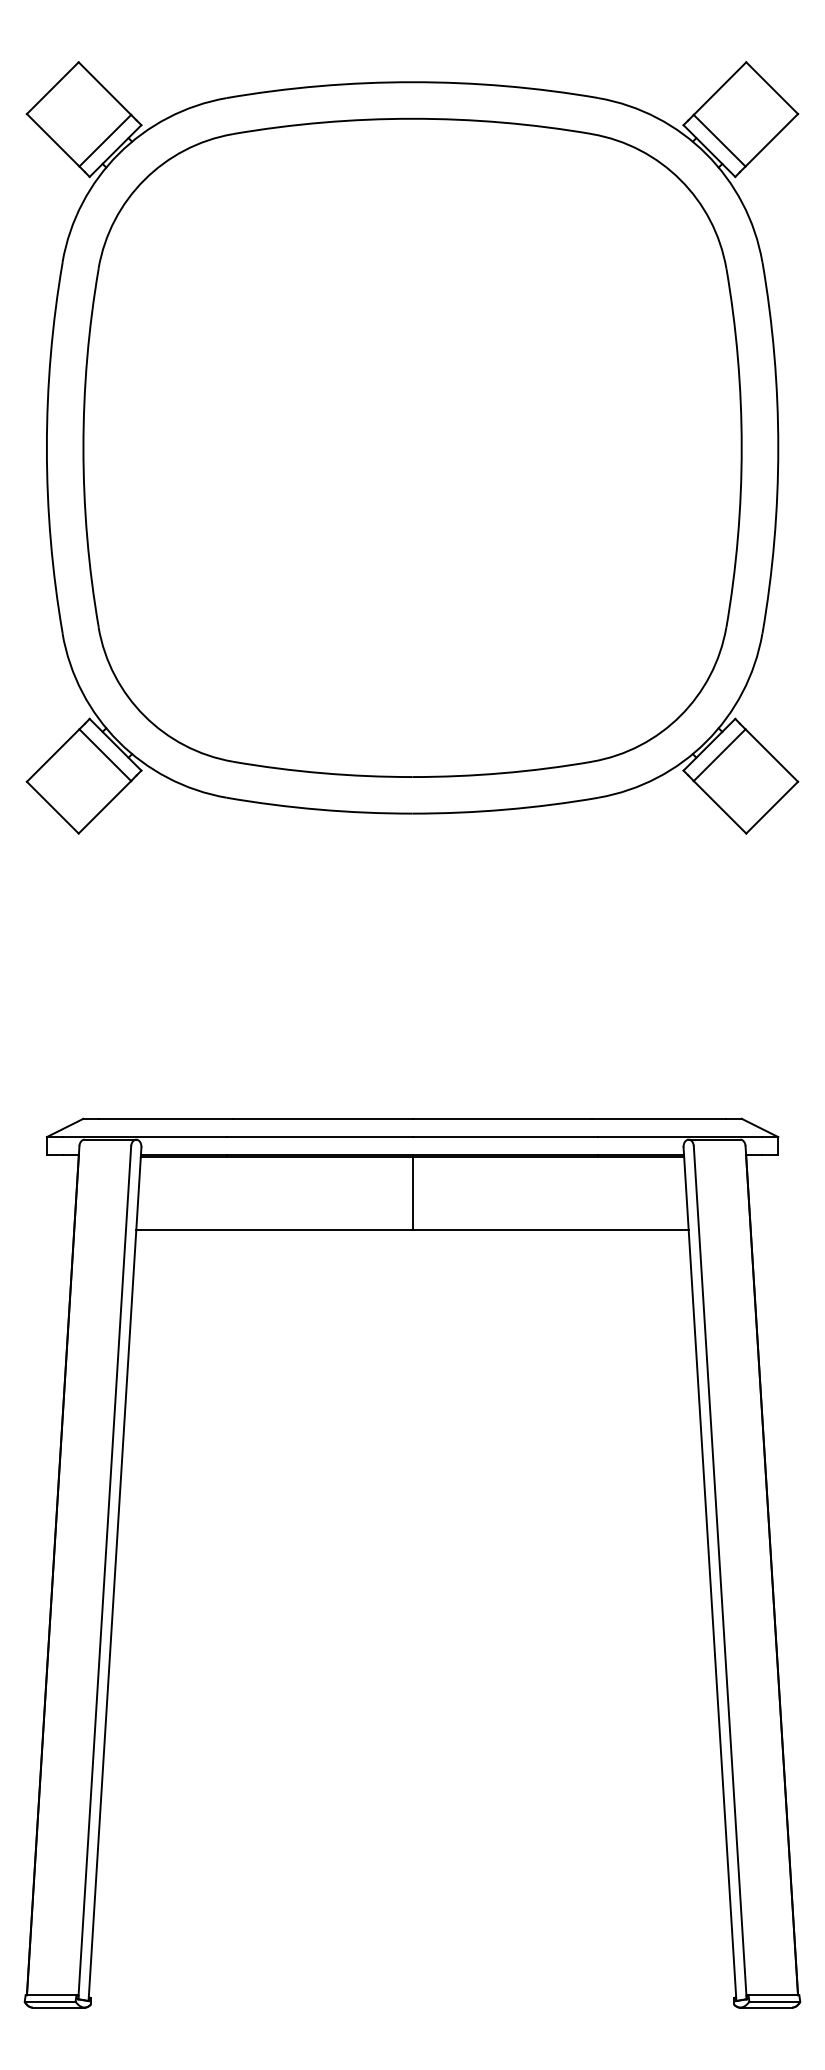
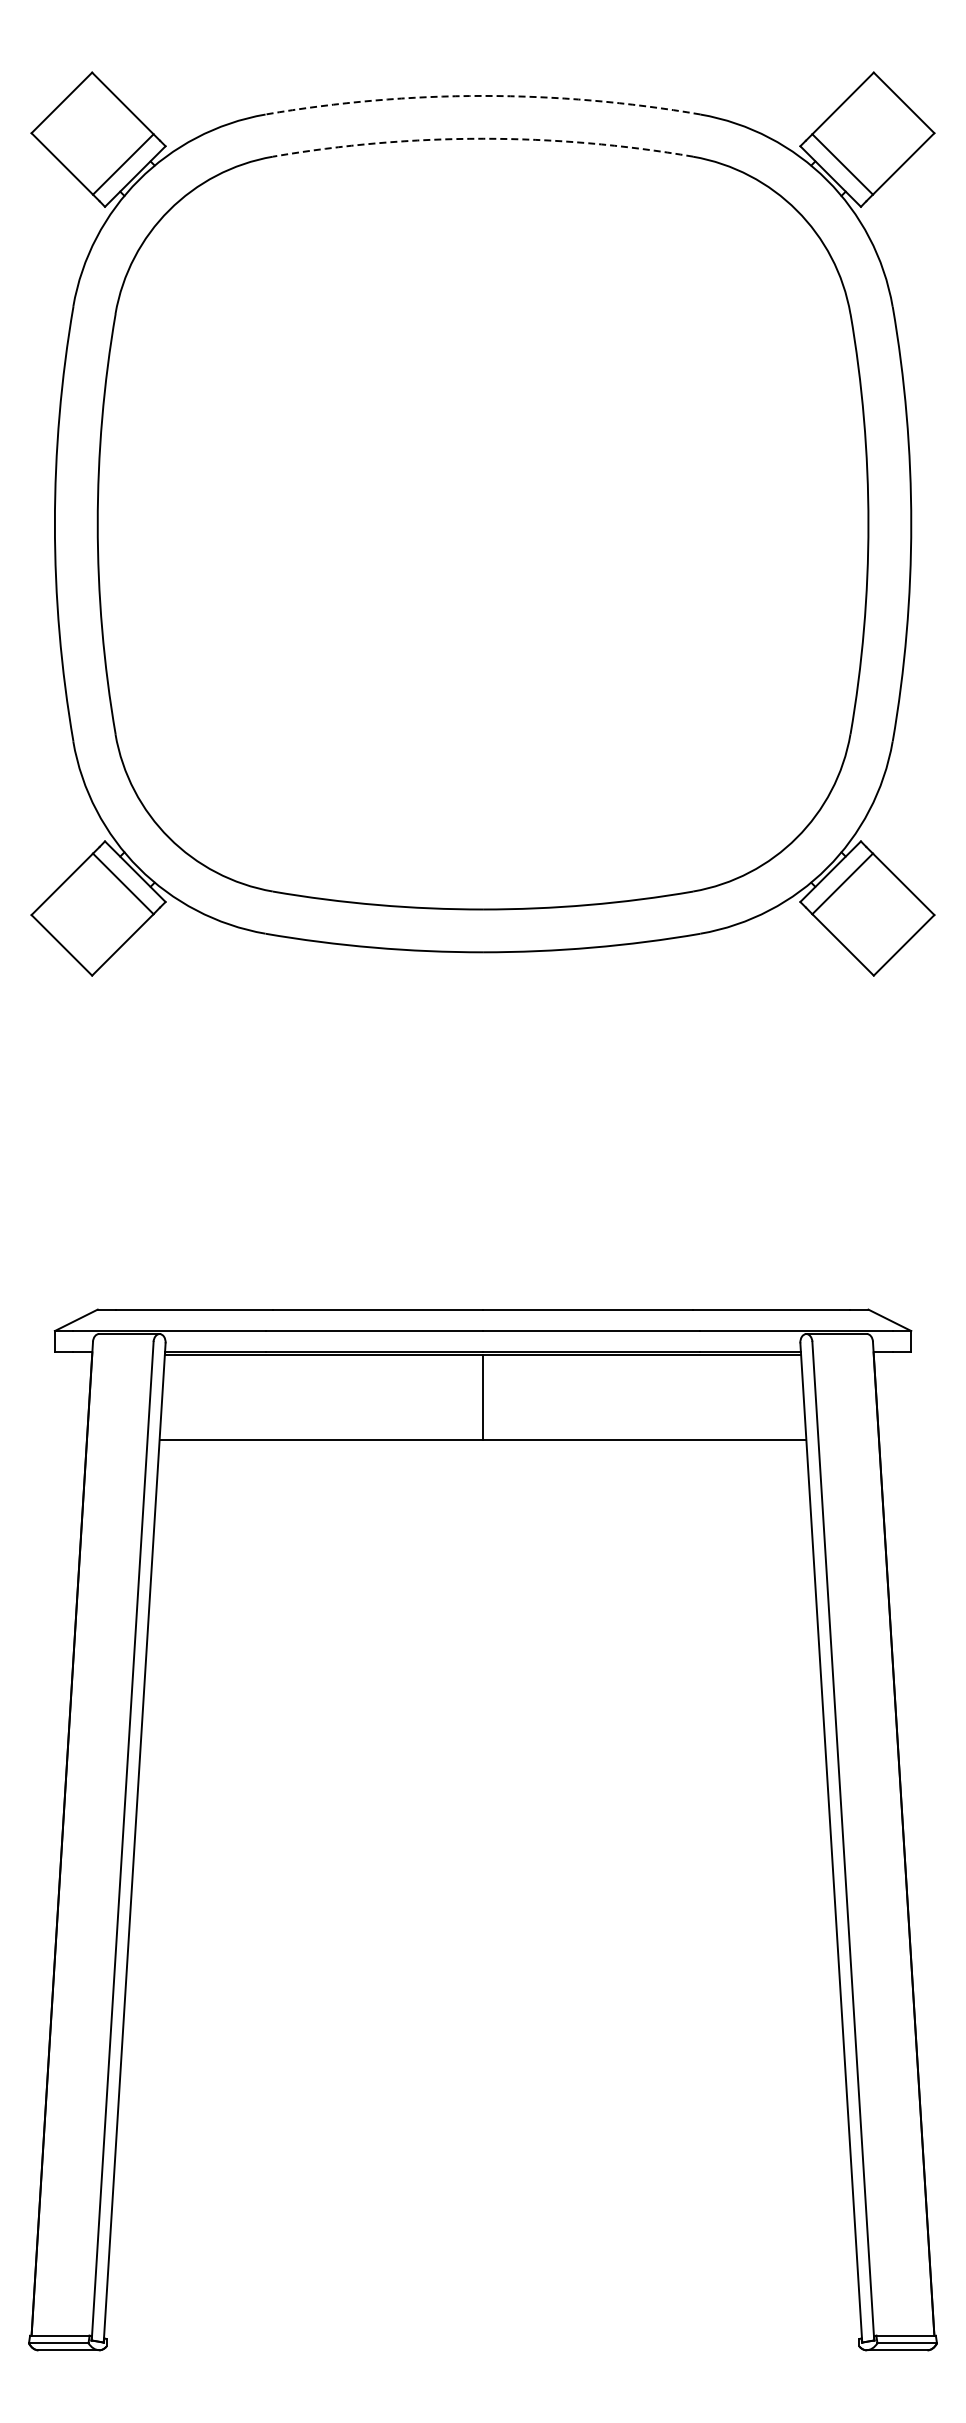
arc: (412, 81) -> (483, 95), solid -> dashed
arc: (412, 118) -> (483, 138), solid -> dashed

